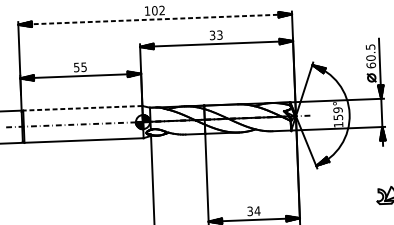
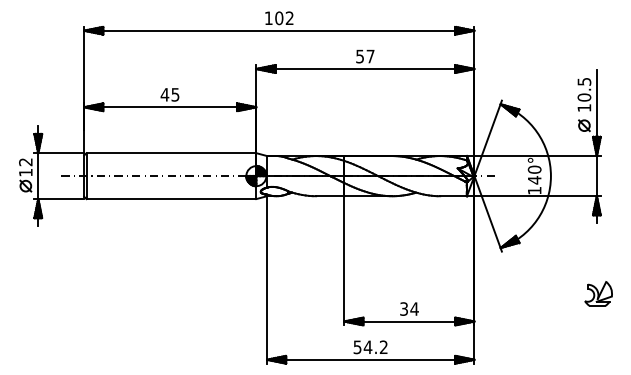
line: (155, 19) -> (279, 30), dashed -> solid
text: (216, 35) -> (365, 56), 33 -> 57
text: (371, 65) -> (584, 107), 60.5 -> 10.5
text: (76, 67) -> (164, 94), 55 -> 45
line: (82, 108) -> (171, 153), dashed -> solid
text: (338, 113) -> (534, 174), 159° -> 140°

